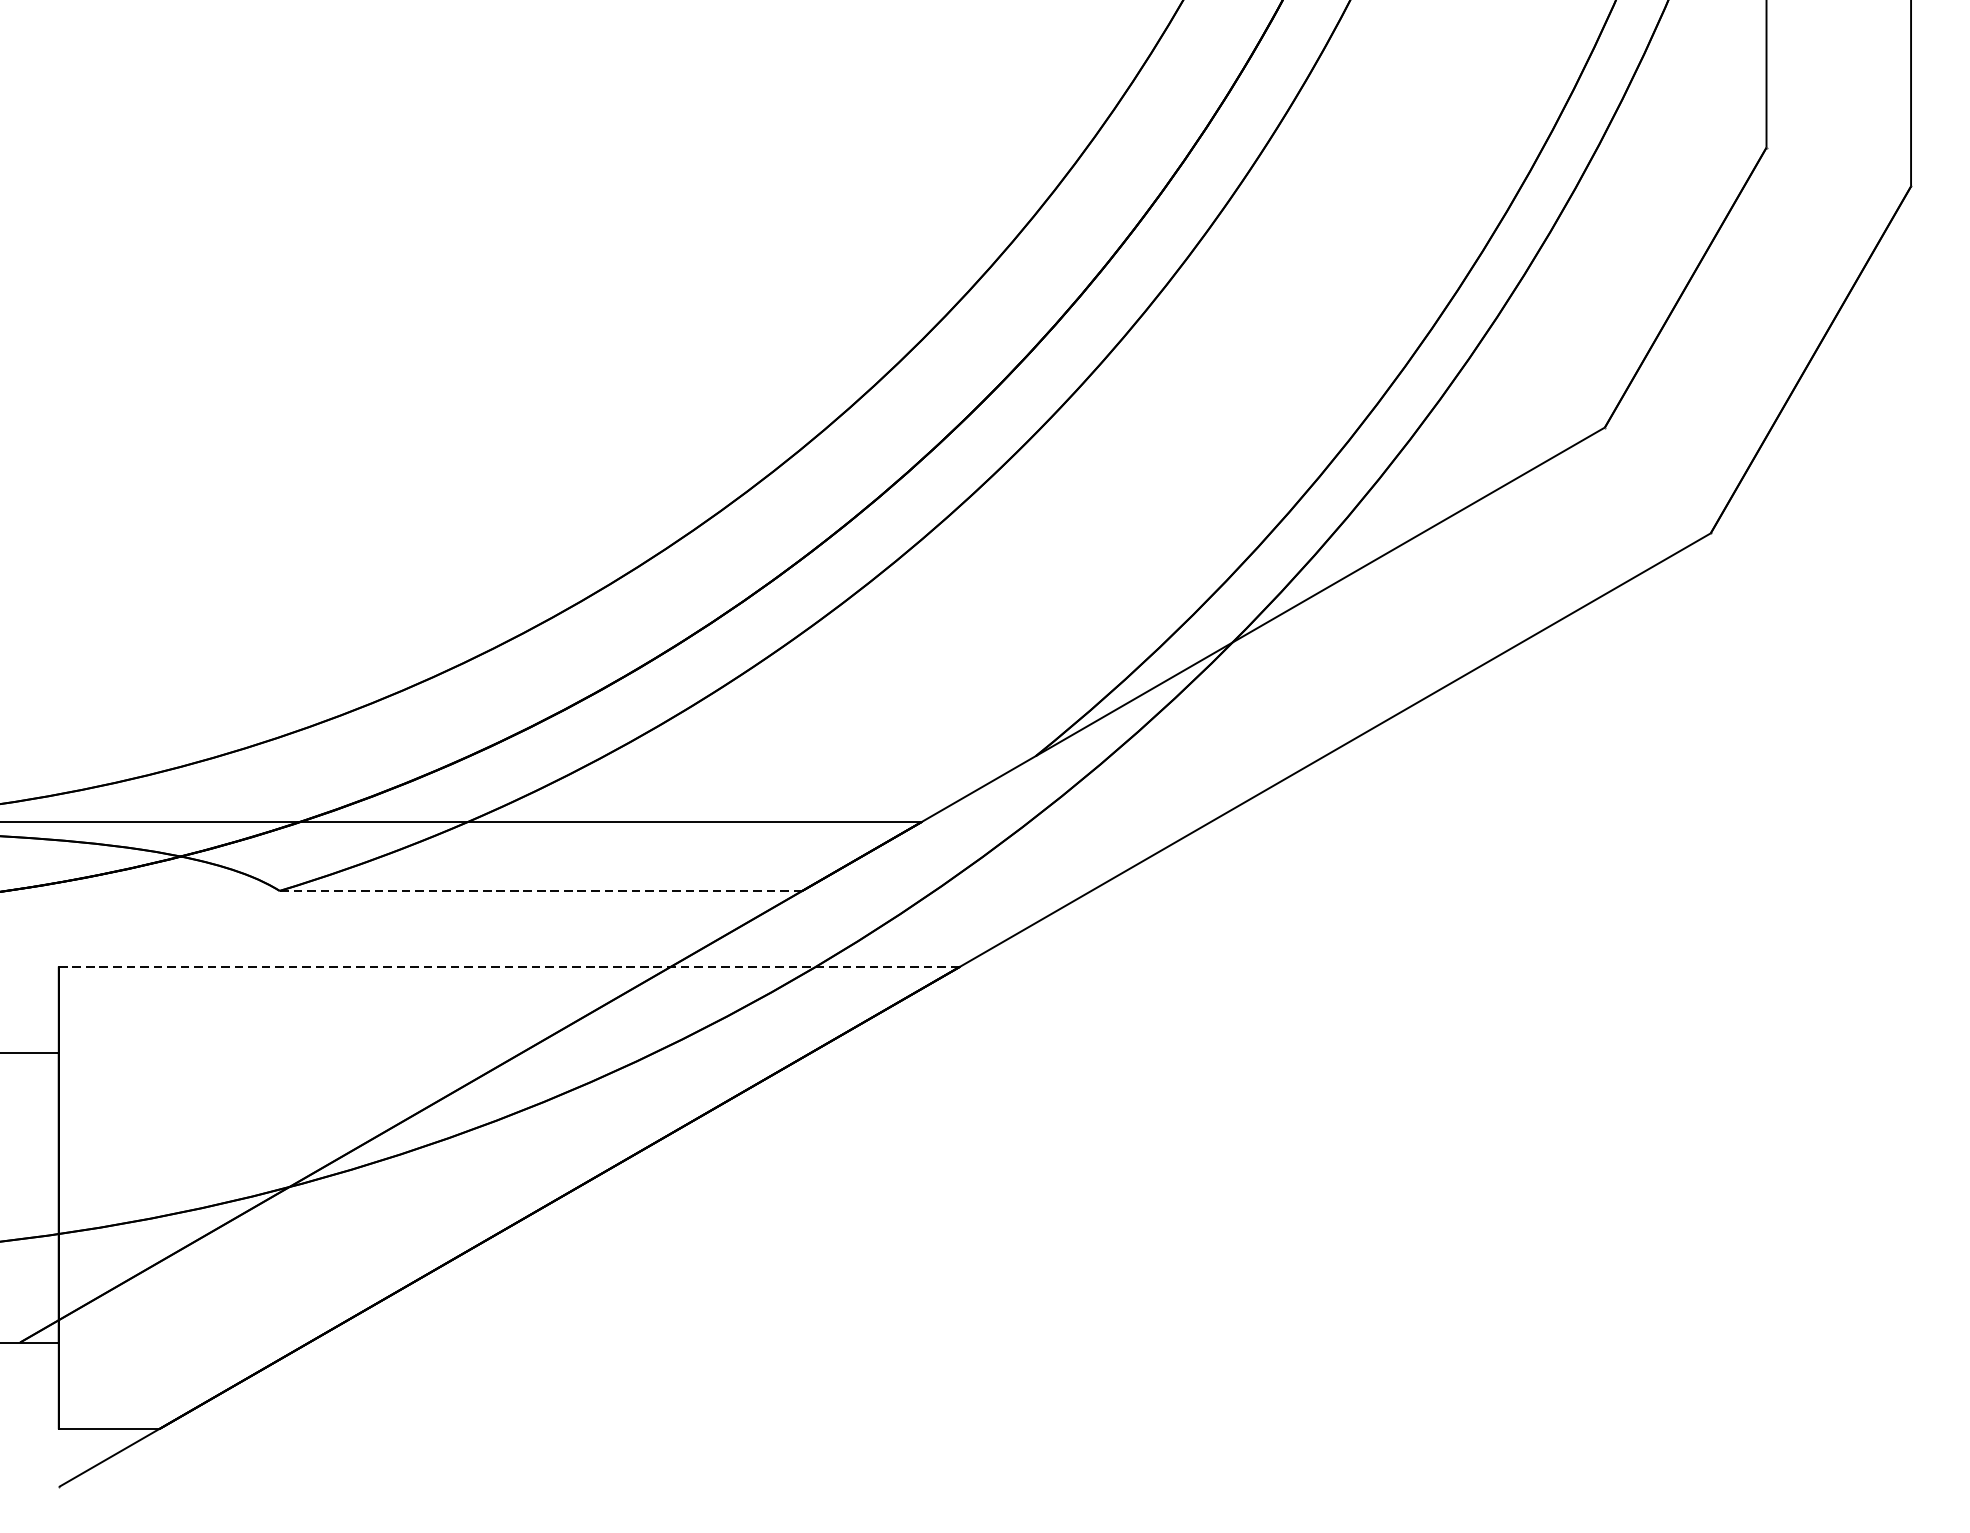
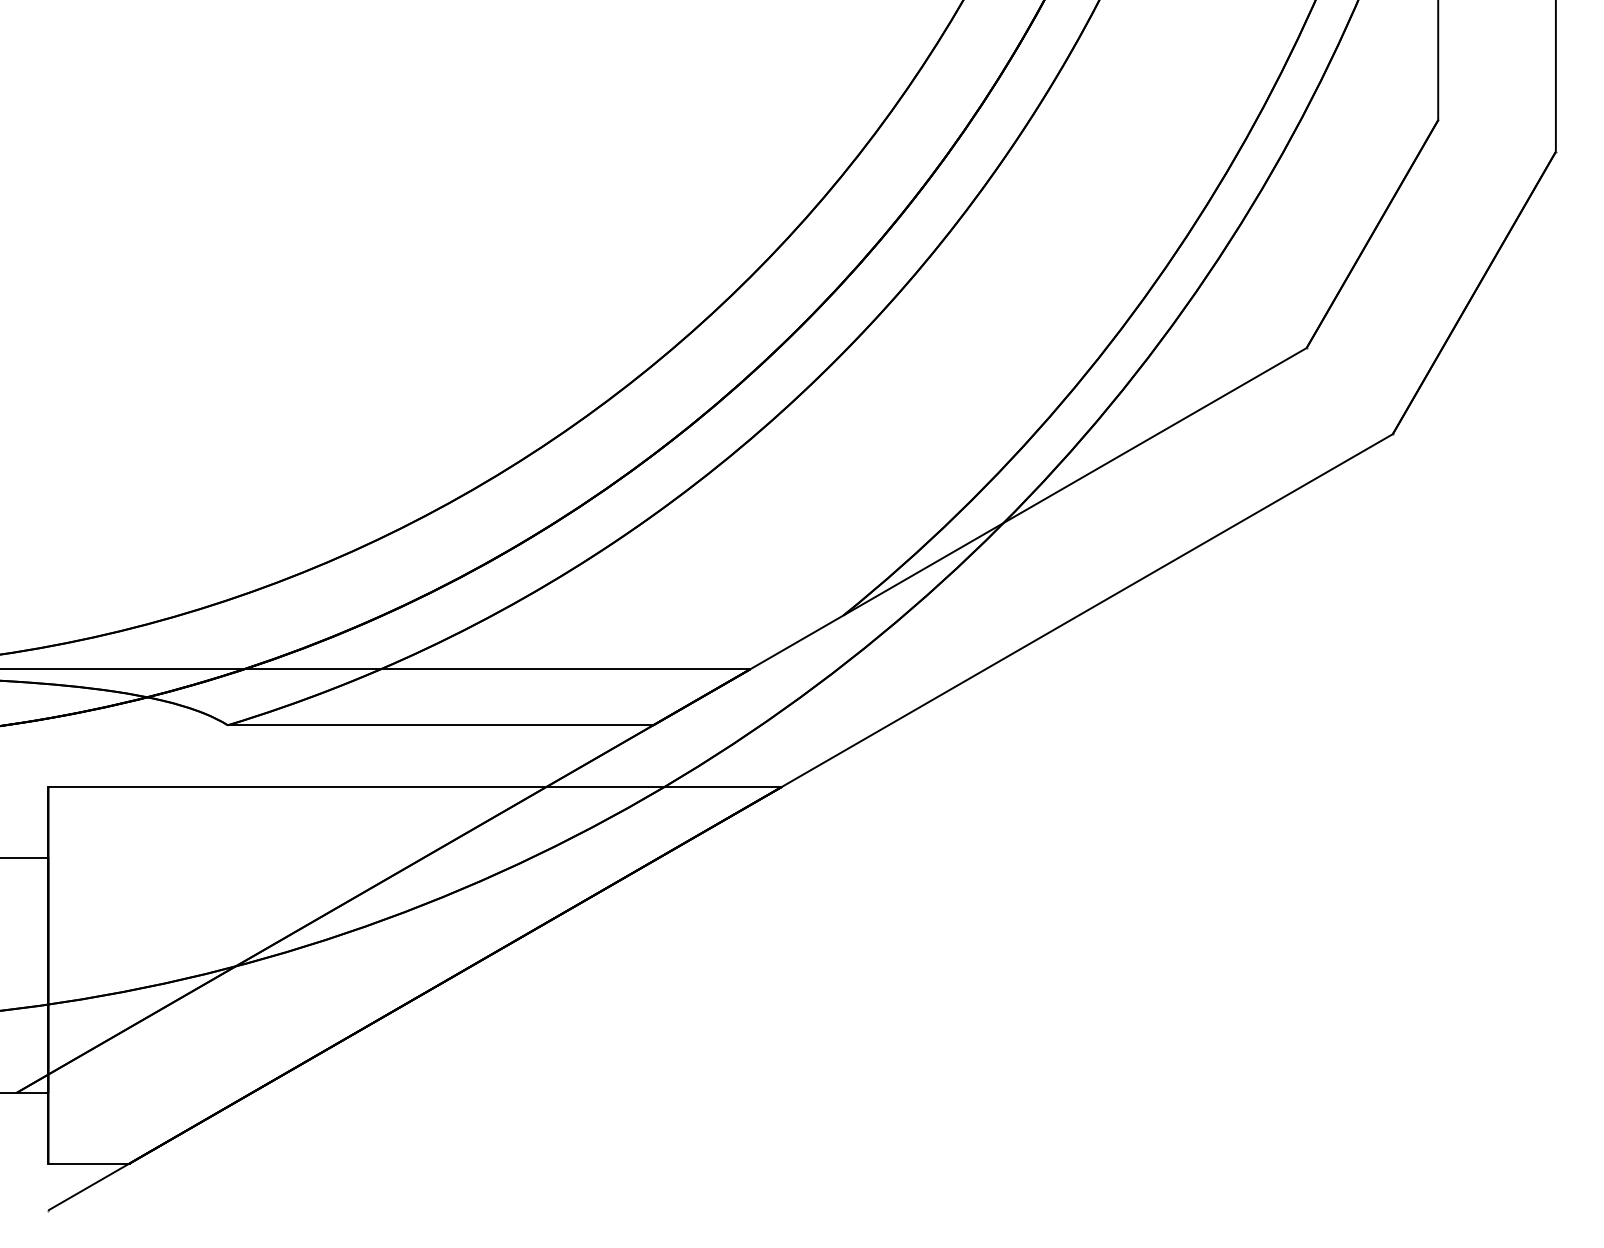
line: (540, 891) -> (440, 725), dashed -> solid
line: (510, 966) -> (415, 786), dashed -> solid

